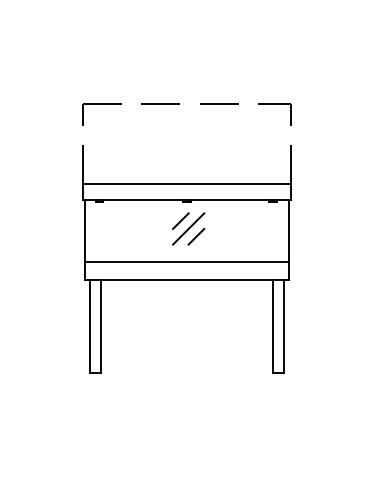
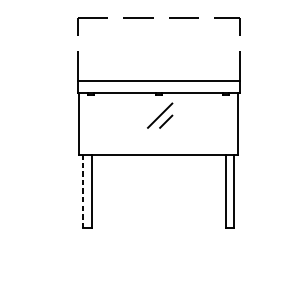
line: (180, 220) -> (153, 109), removed
line: (186, 262) -> (158, 141), removed
line: (89, 326) -> (82, 191), solid -> dashed

